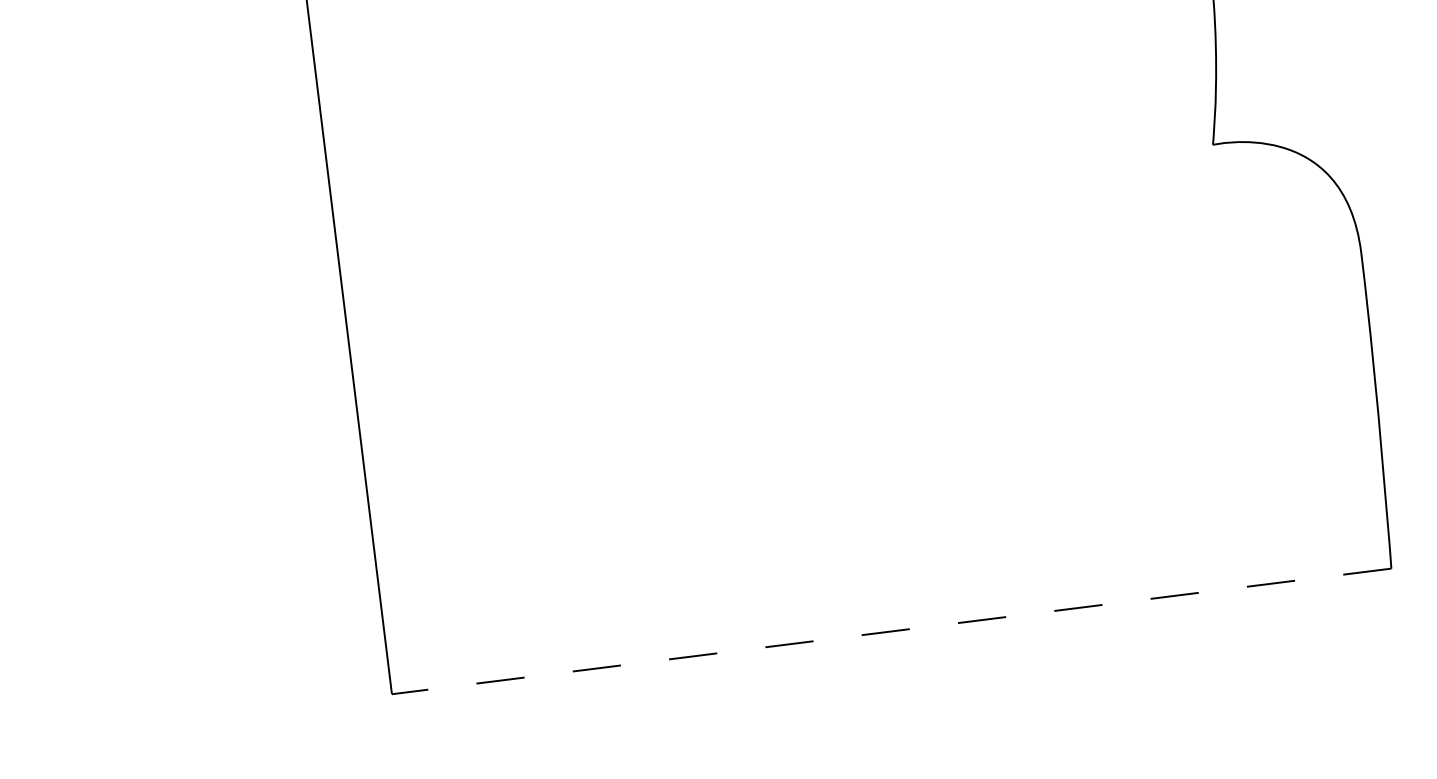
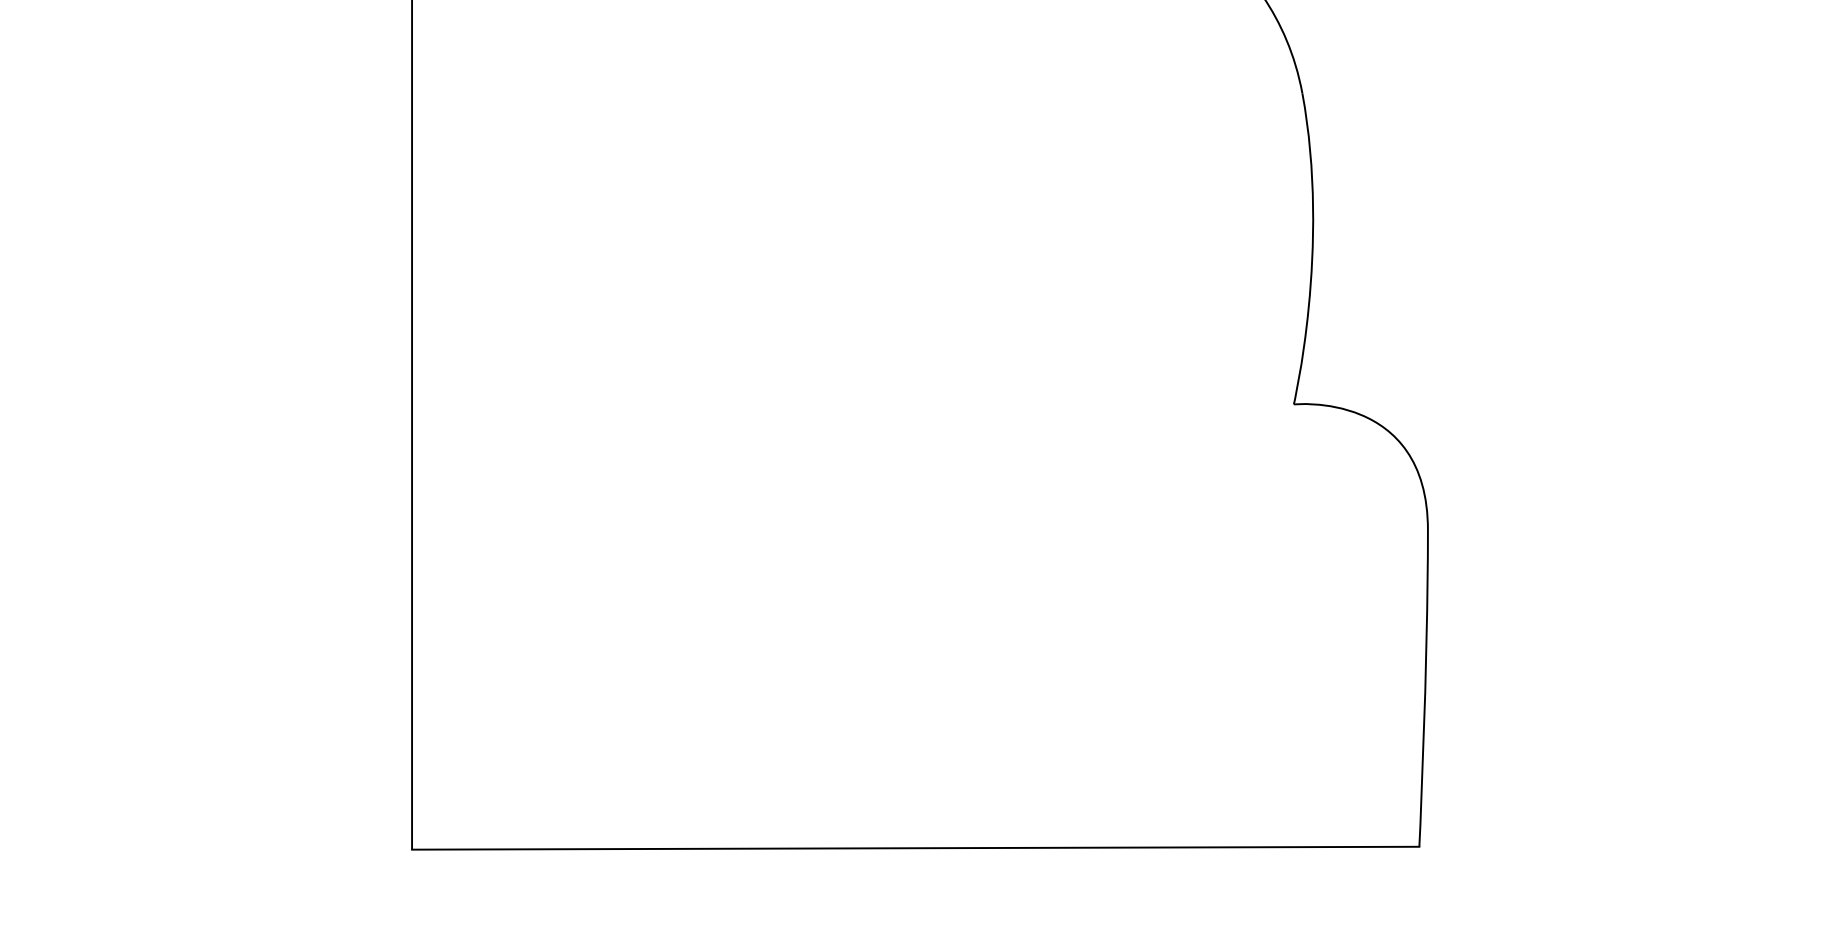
line: (891, 631) -> (915, 848), dashed -> solid

